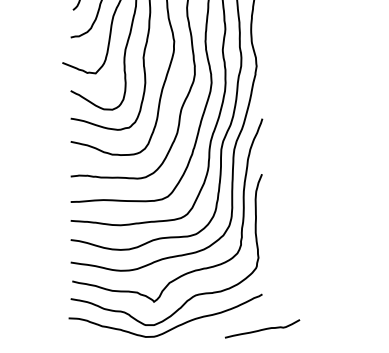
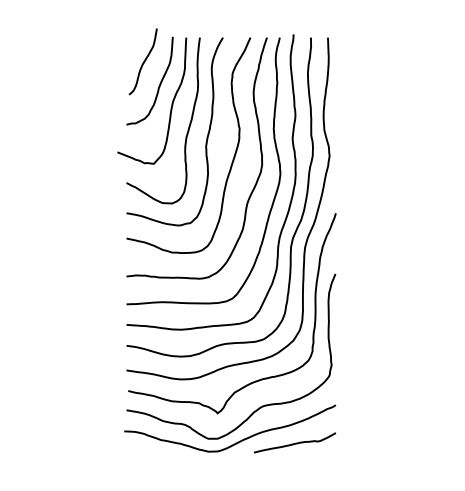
curve: (262, 328) -> (295, 442), moved

